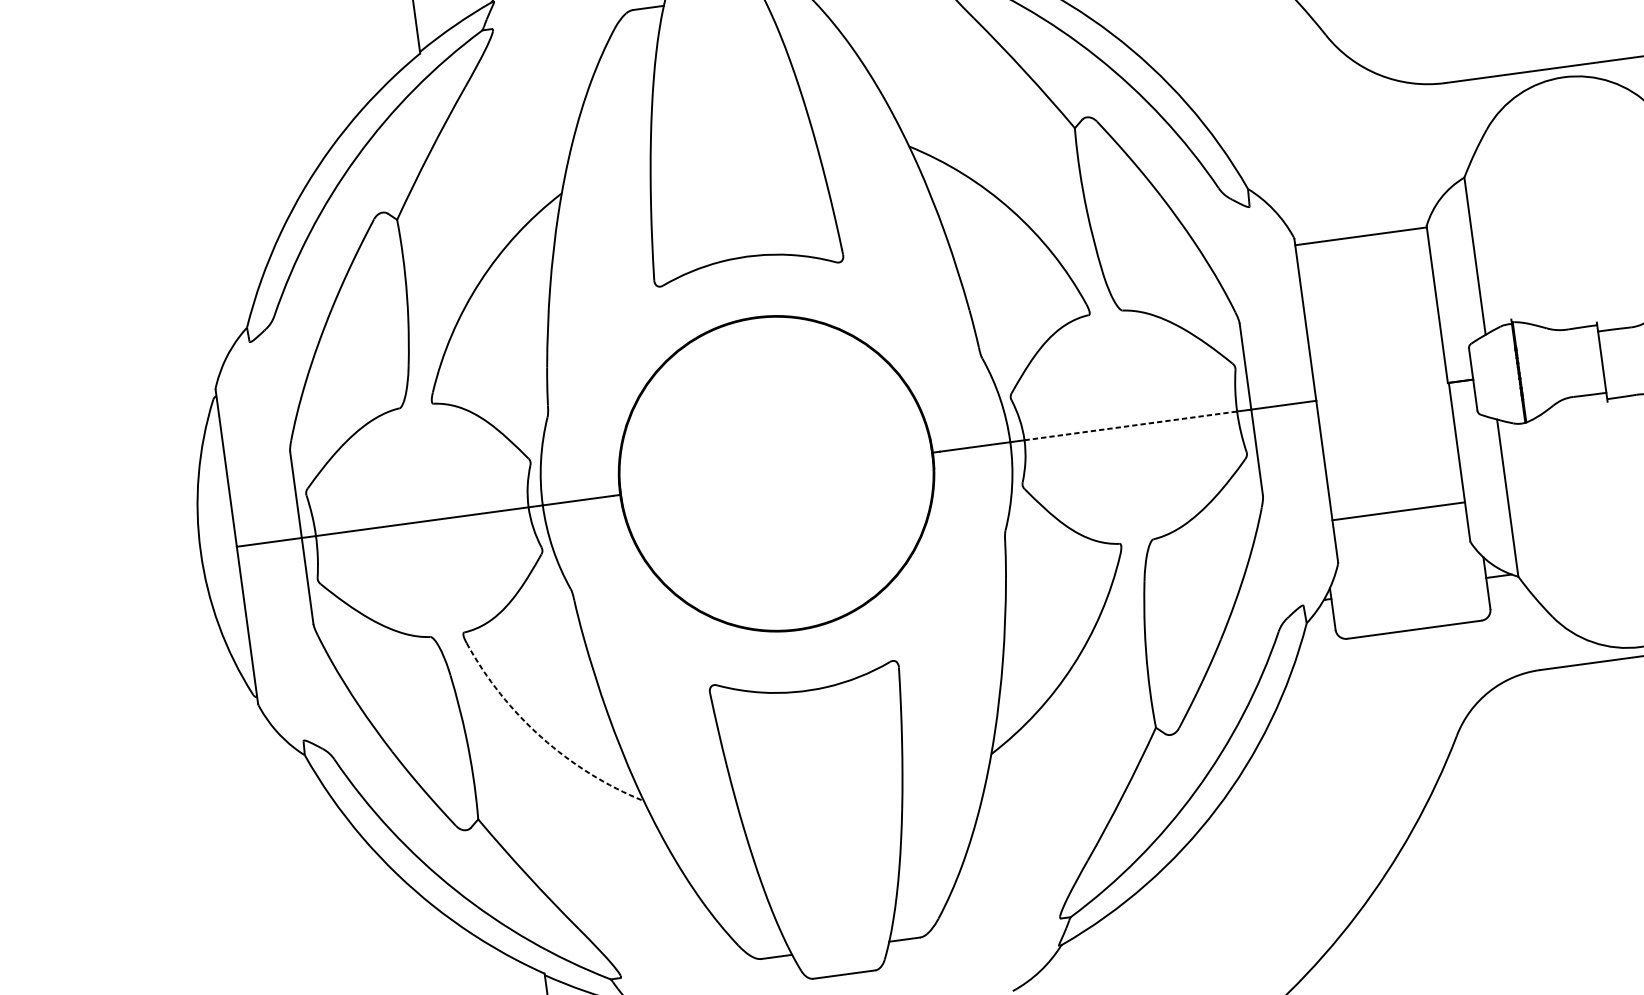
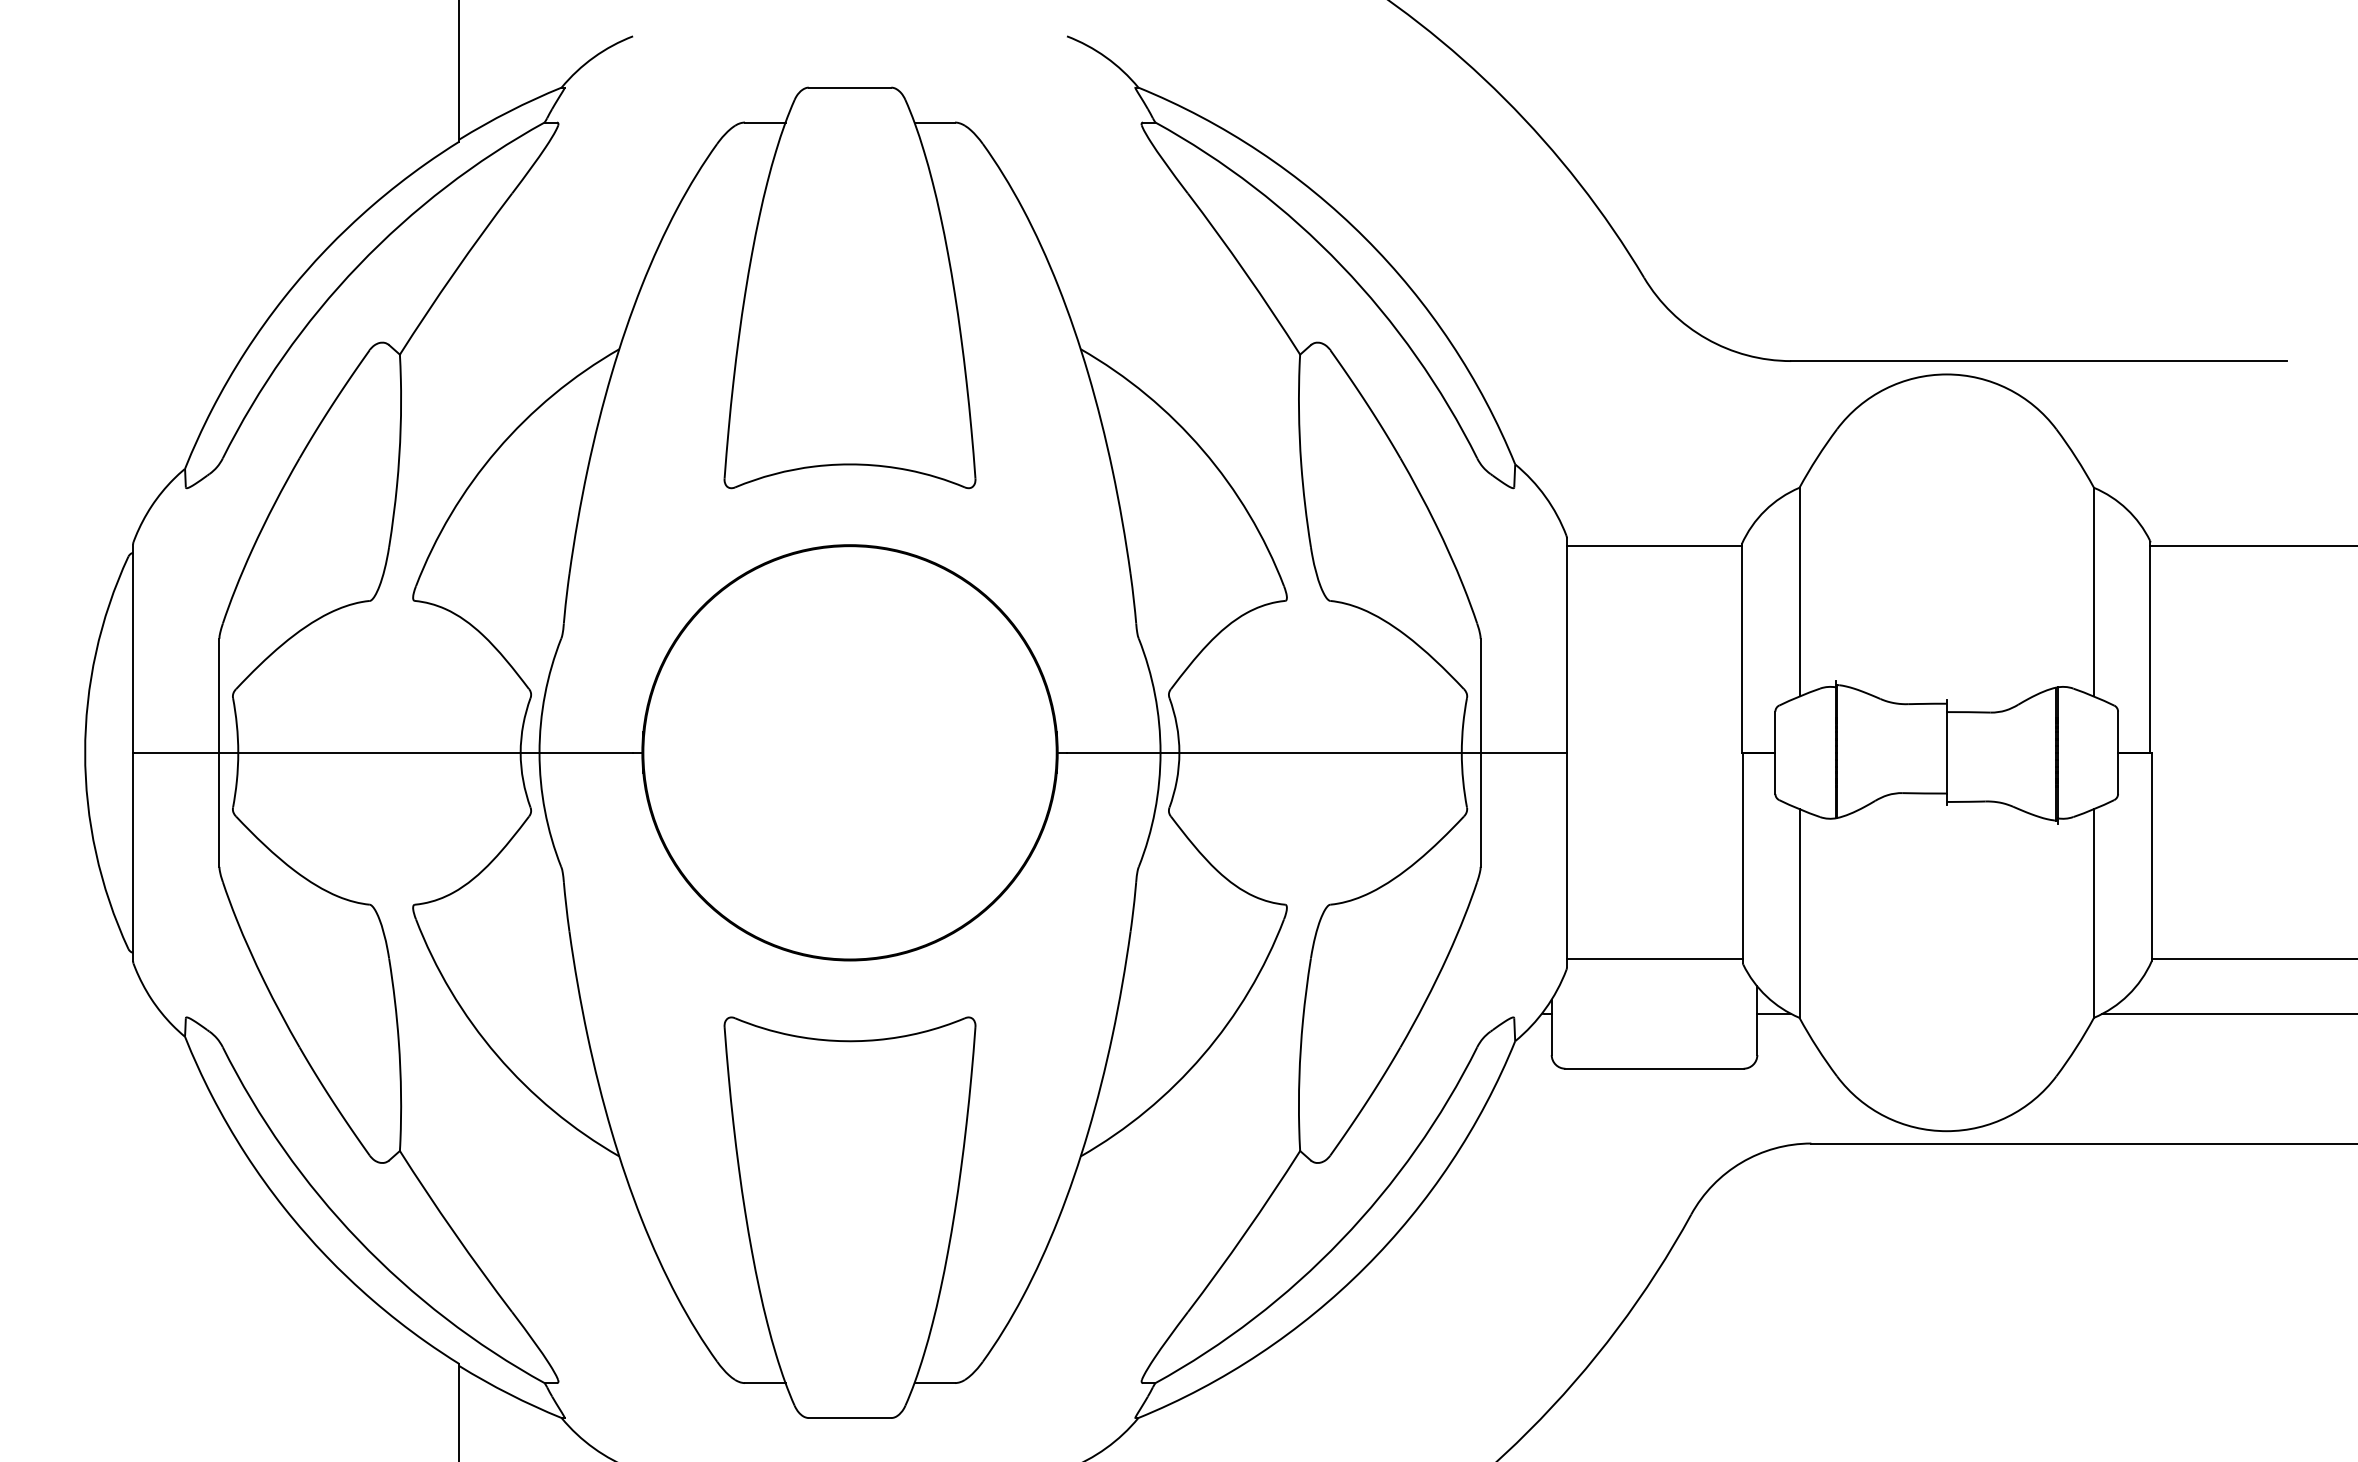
line: (1131, 425) -> (1321, 752), dashed -> solid
line: (1398, 511) -> (1654, 959), moved
arc: (541, 737) -> (497, 1055), dashed -> solid

